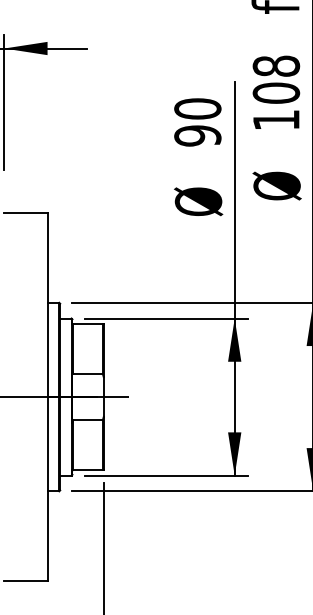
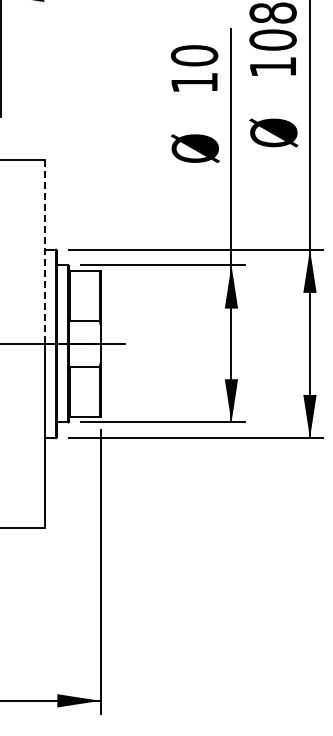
text: (197, 135) -> (194, 82), 90 -> 10
line: (47, 305) -> (44, 252), solid -> dashed

